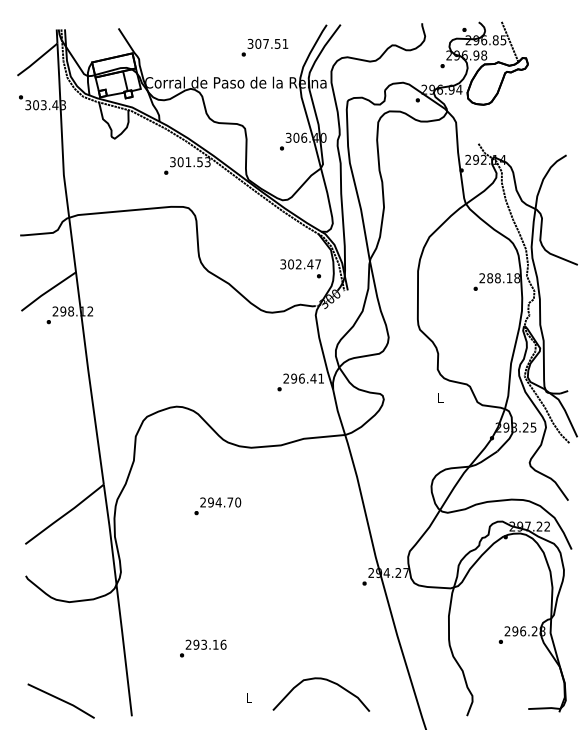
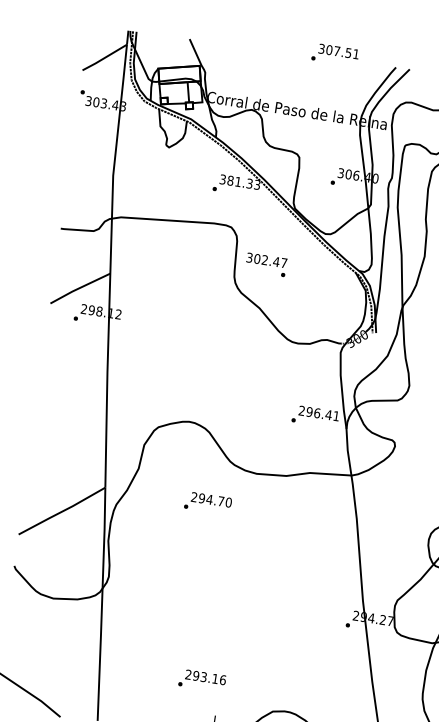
text: (264, 47) -> (334, 54), moved
text: (189, 161) -> (239, 181), 301.53 -> 381.33
text: (300, 268) -> (266, 264), moved
text: (217, 506) -> (207, 503), moved
text: (203, 648) -> (202, 680), moved

